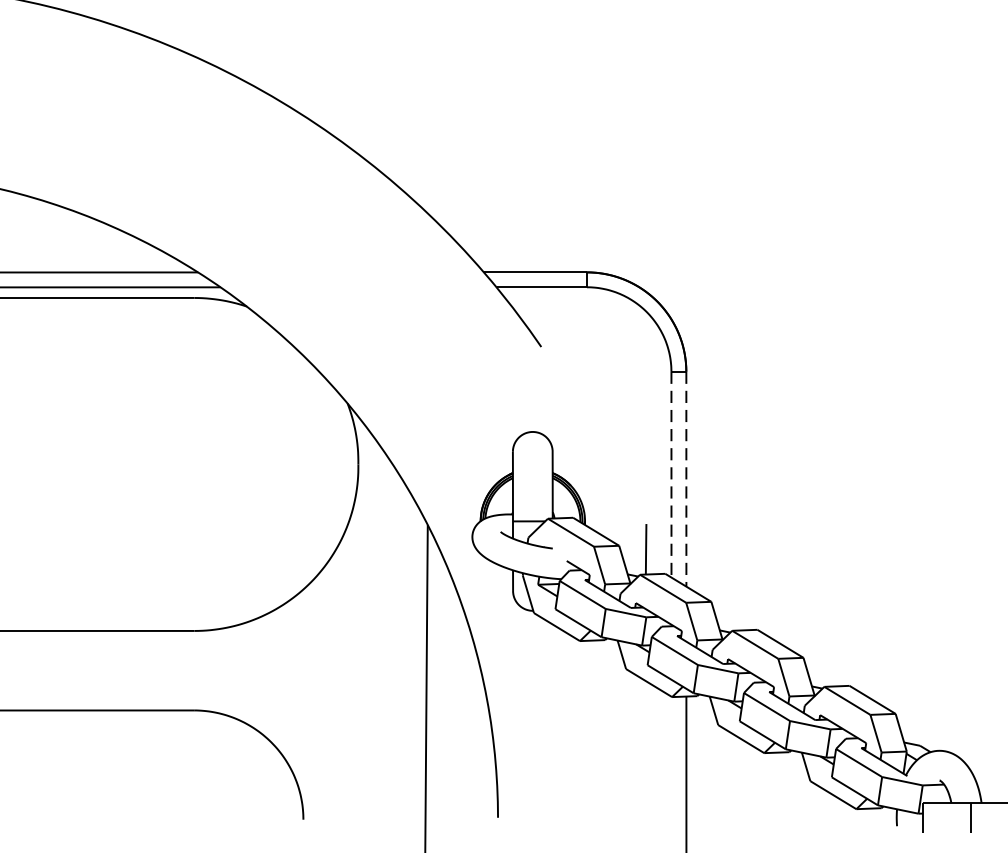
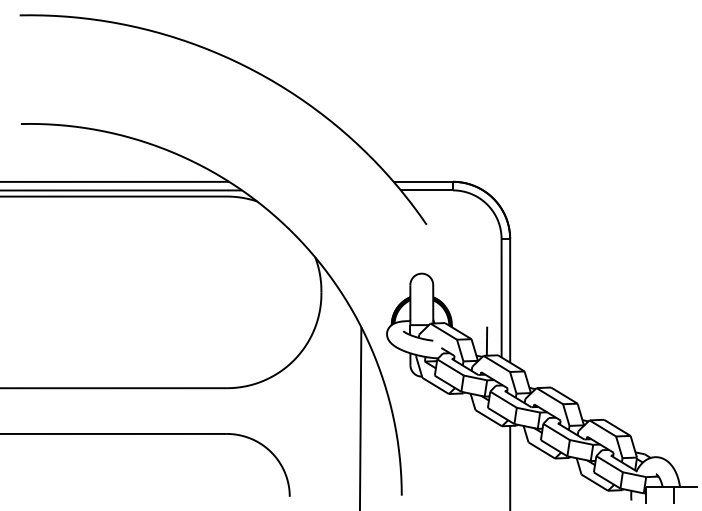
line: (671, 475) -> (501, 298), dashed -> solid
line: (686, 478) -> (510, 300), dashed -> solid

